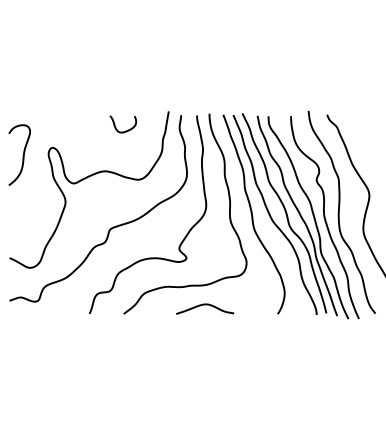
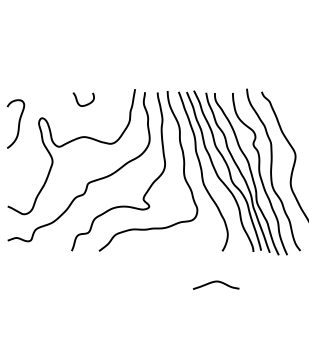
curve: (124, 130) -> (84, 104), moved
curve: (205, 305) -> (216, 282), moved

